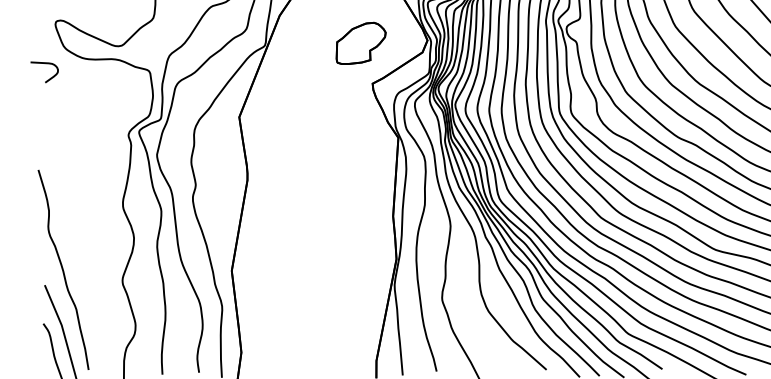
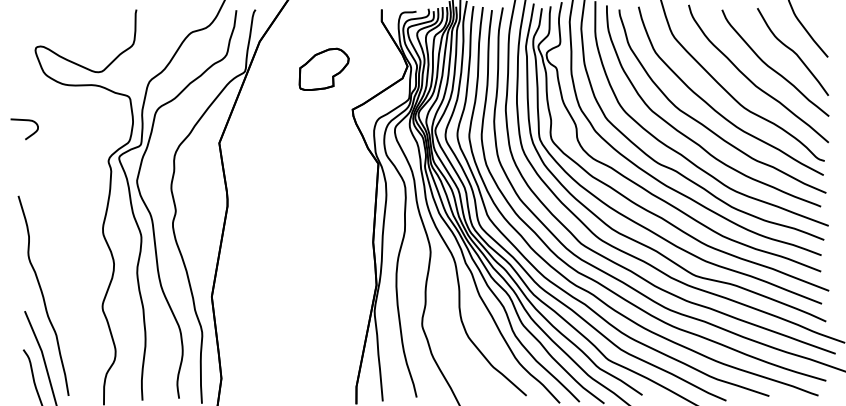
part: (360, 42) -> (323, 68), moved
curve: (50, 77) -> (30, 134), moved

